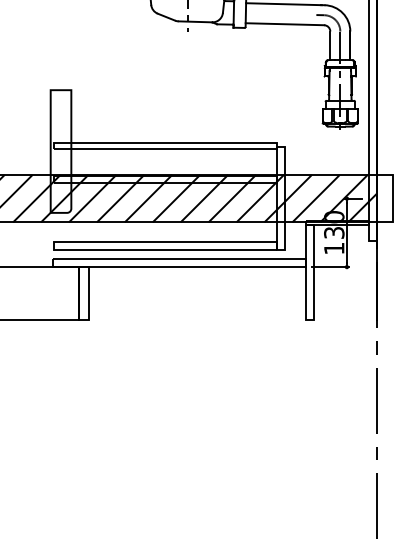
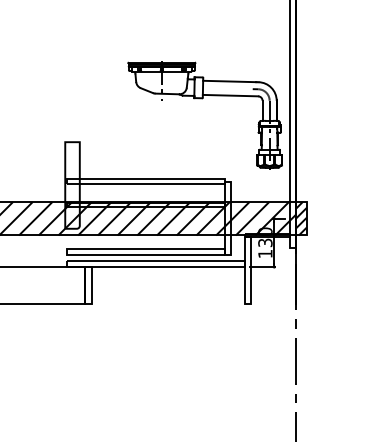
hatch: (384, 198) -> (300, 218), added

